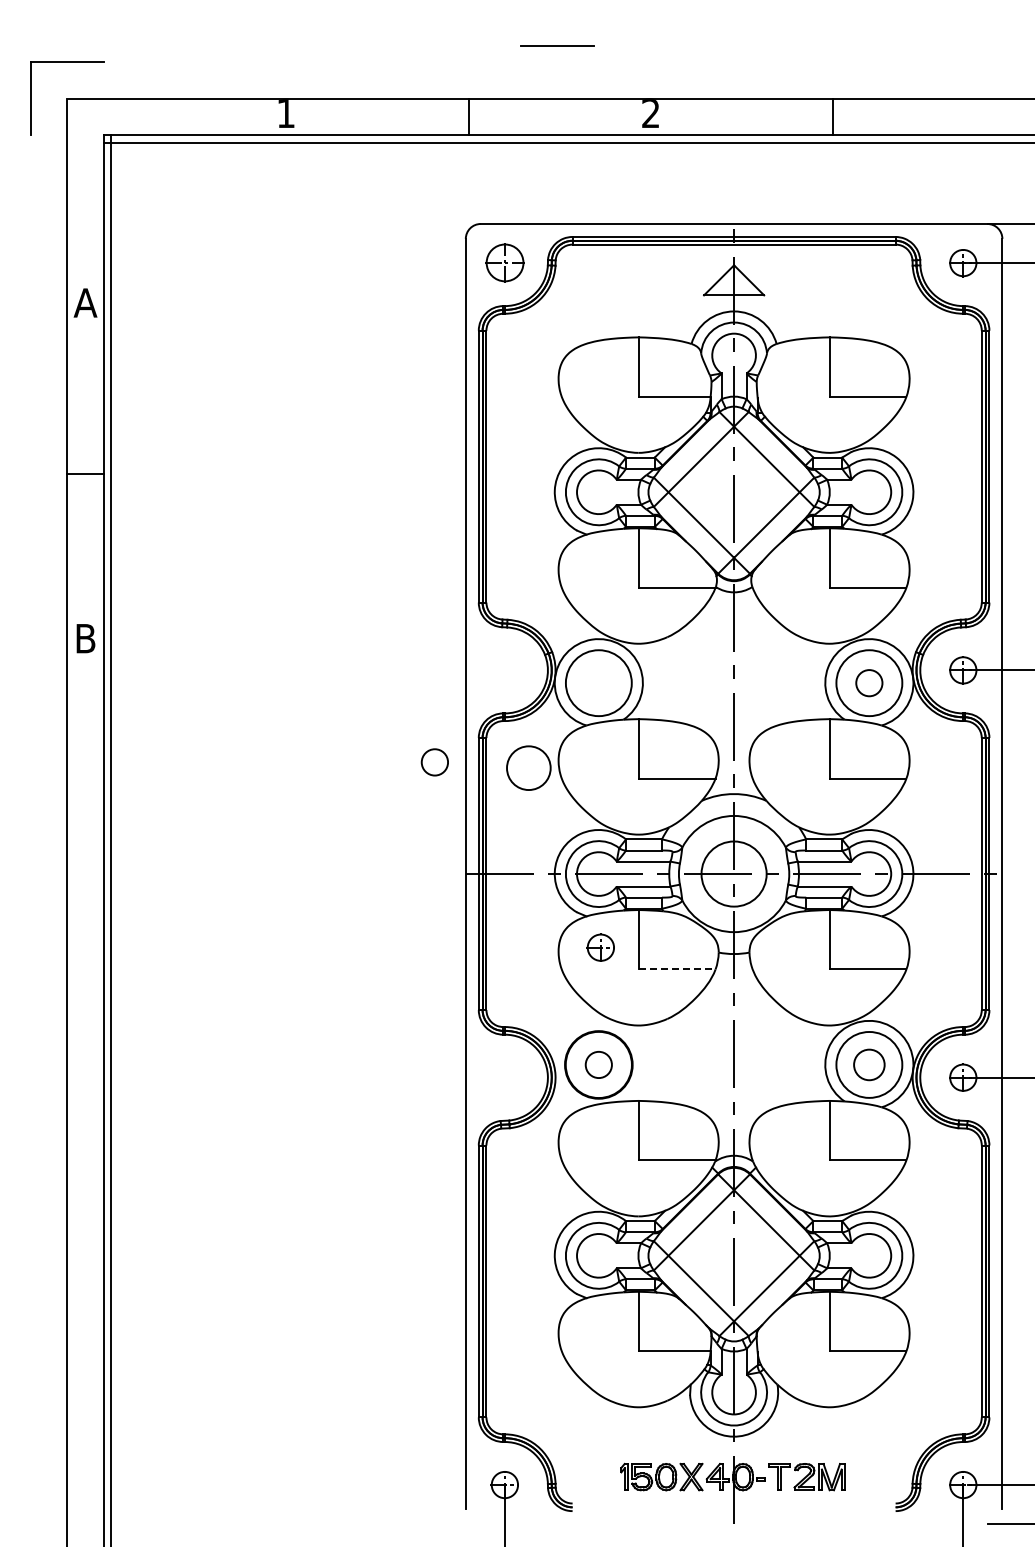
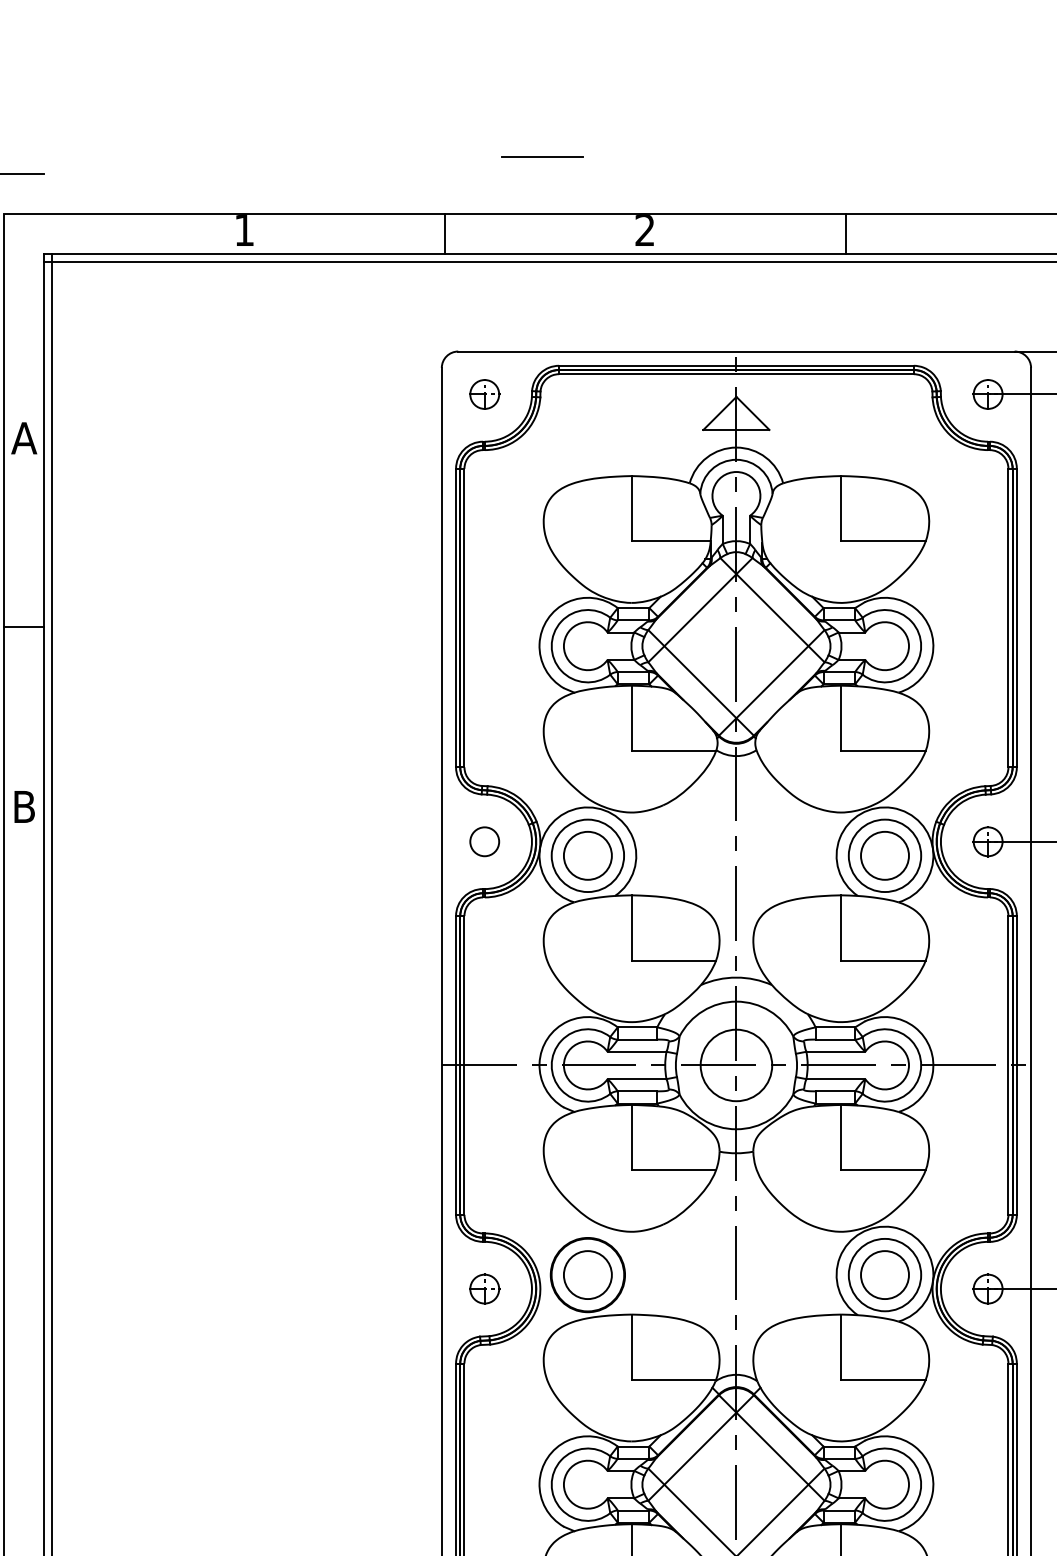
part: (504, 263) -> (484, 394), size x0.71
circle: (869, 683) -> (885, 856), size x1.67
circle: (434, 762) -> (484, 841), moved
circle: (528, 767) -> (587, 855), moved
part: (600, 947) -> (484, 1288), moved
line: (677, 969) -> (674, 1170), dashed -> solid
circle: (598, 1064) -> (587, 1274), size x1.67
circle: (869, 1064) -> (885, 1274), size x1.43

